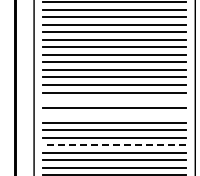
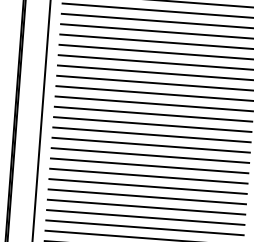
line: (114, 100) -> (150, 156), added
line: (114, 115) -> (148, 176), added
line: (114, 145) -> (145, 218), dashed -> solid

